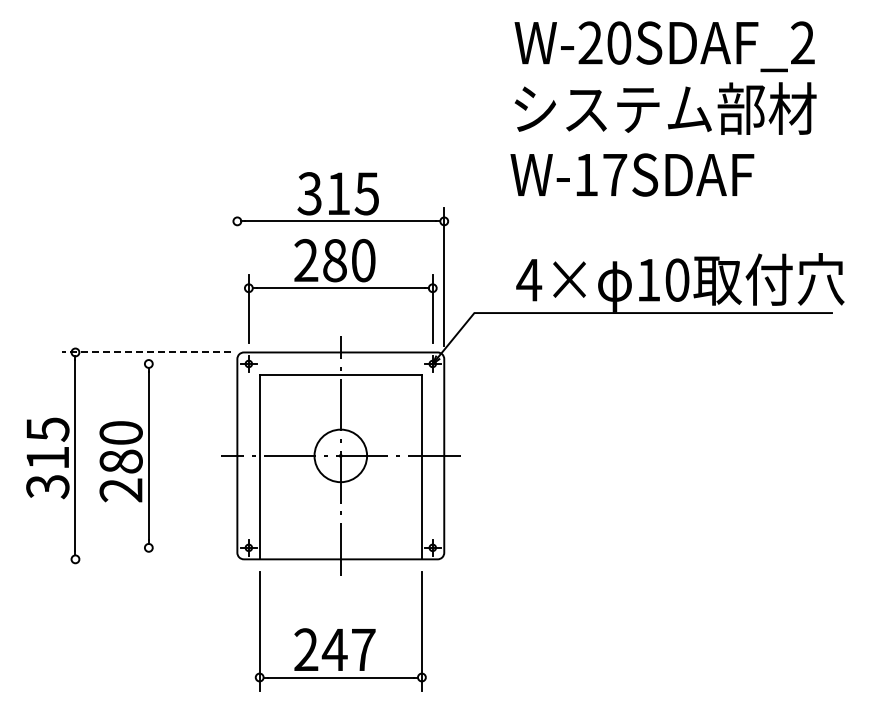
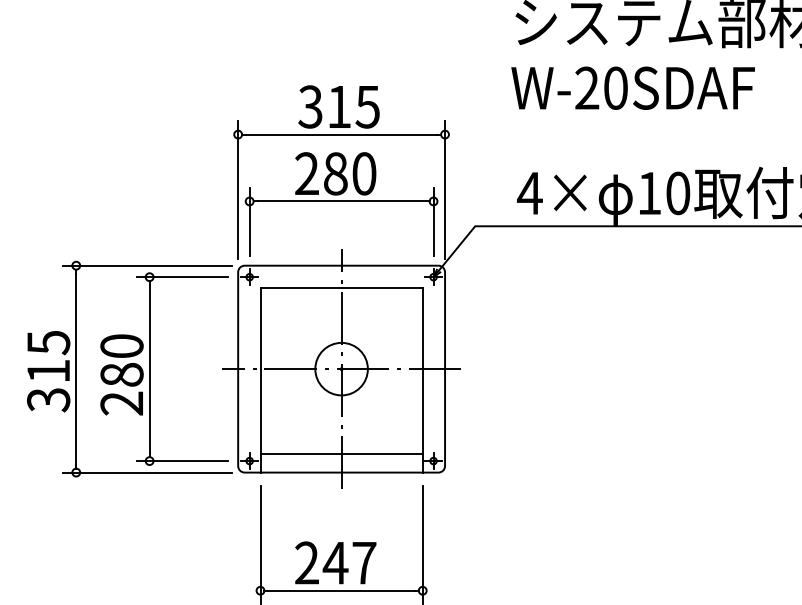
text: (600, 174) -> (601, 87), W-17SDAF -> W-20SDAF
line: (237, 276) -> (238, 189), added
line: (146, 352) -> (147, 265), dashed -> solid
line: (181, 363) -> (182, 276), added
line: (340, 540) -> (341, 453), added
line: (181, 547) -> (182, 460), added
line: (146, 559) -> (147, 472), added

